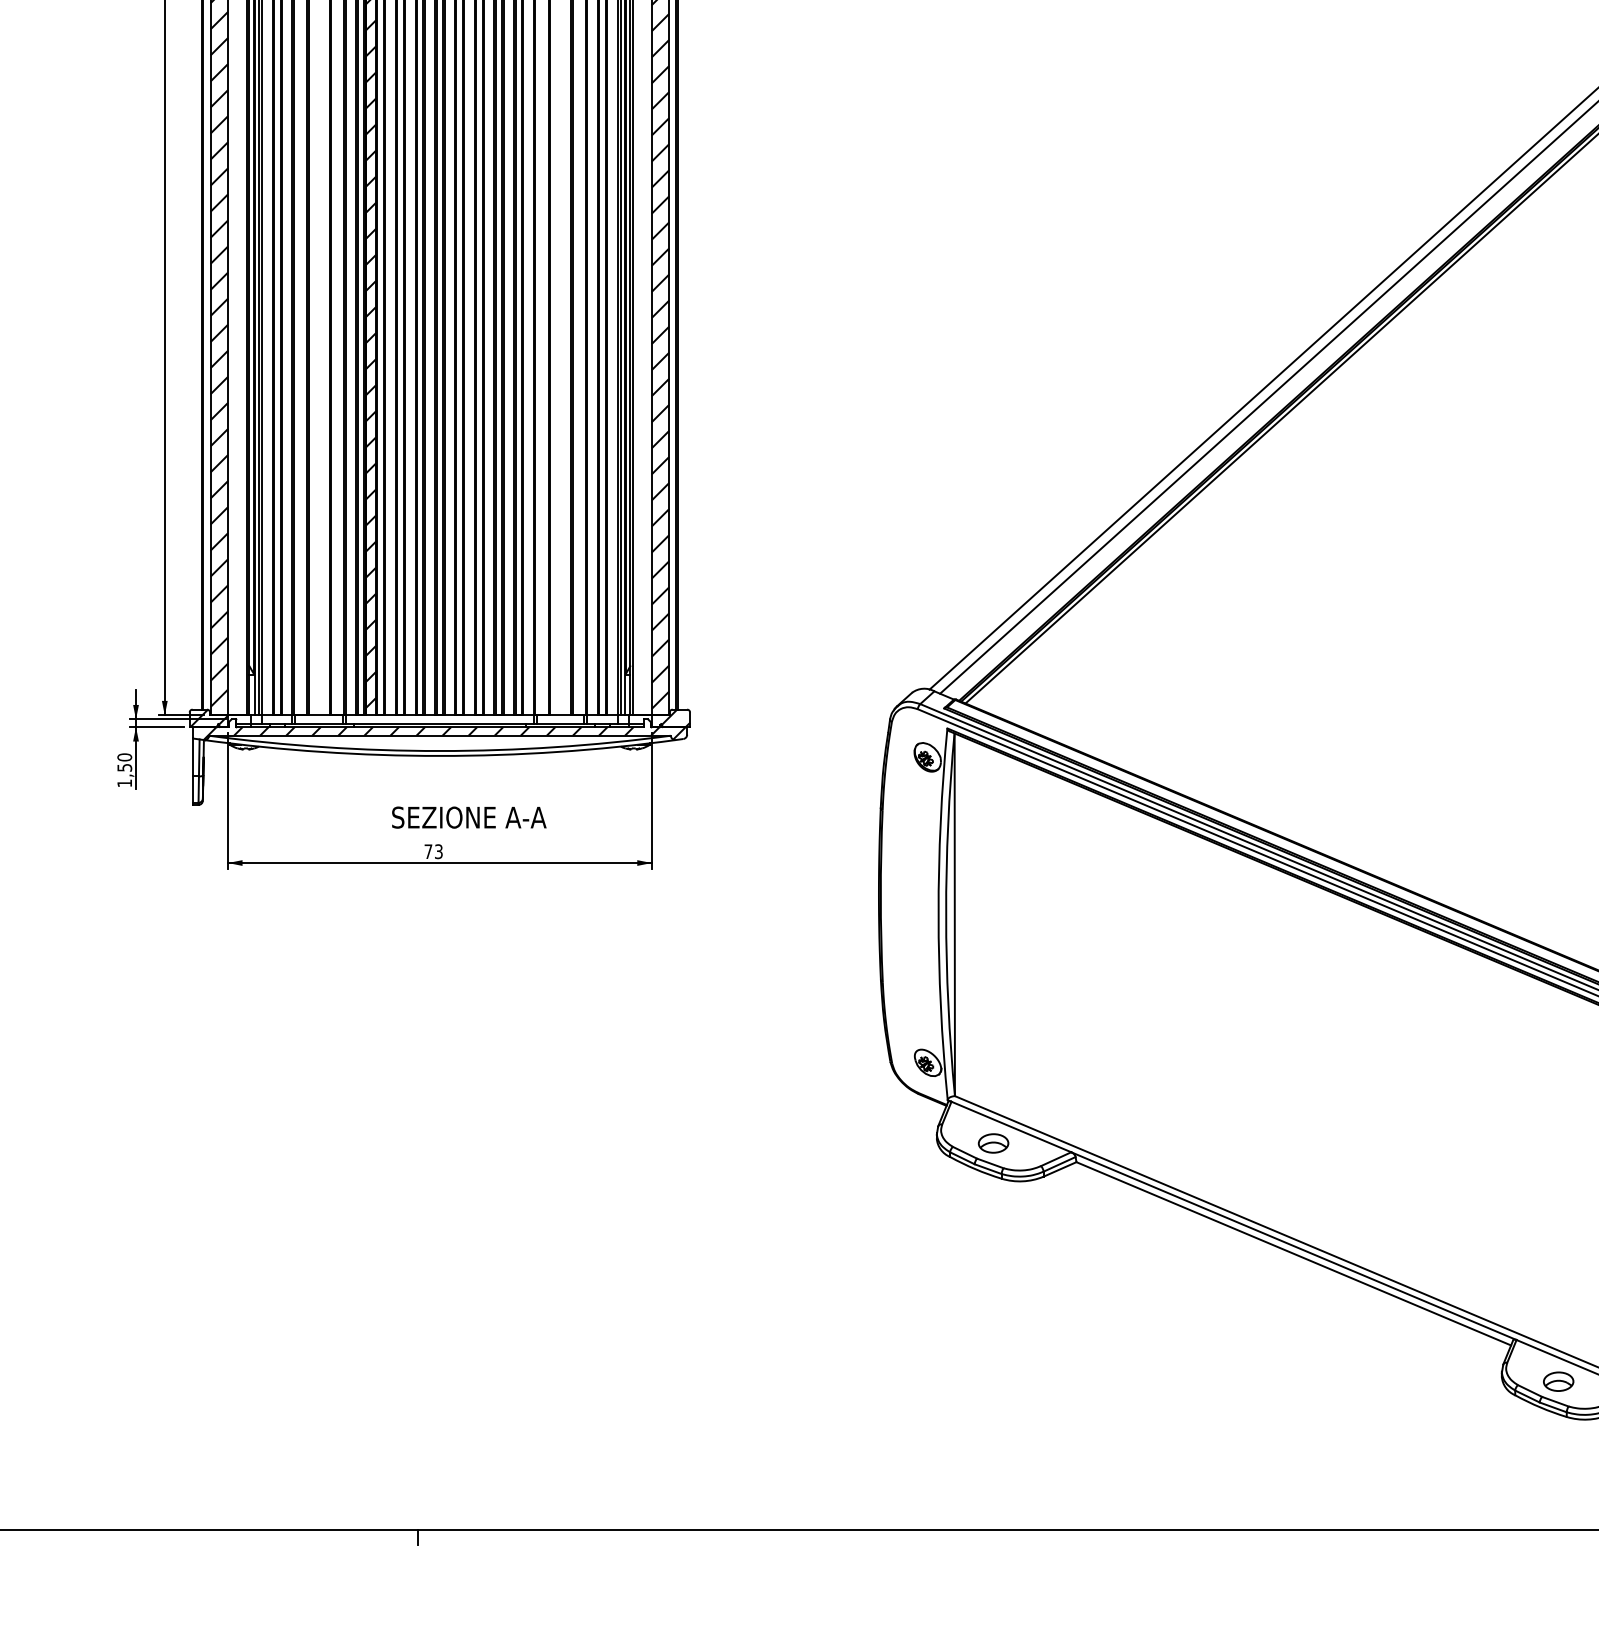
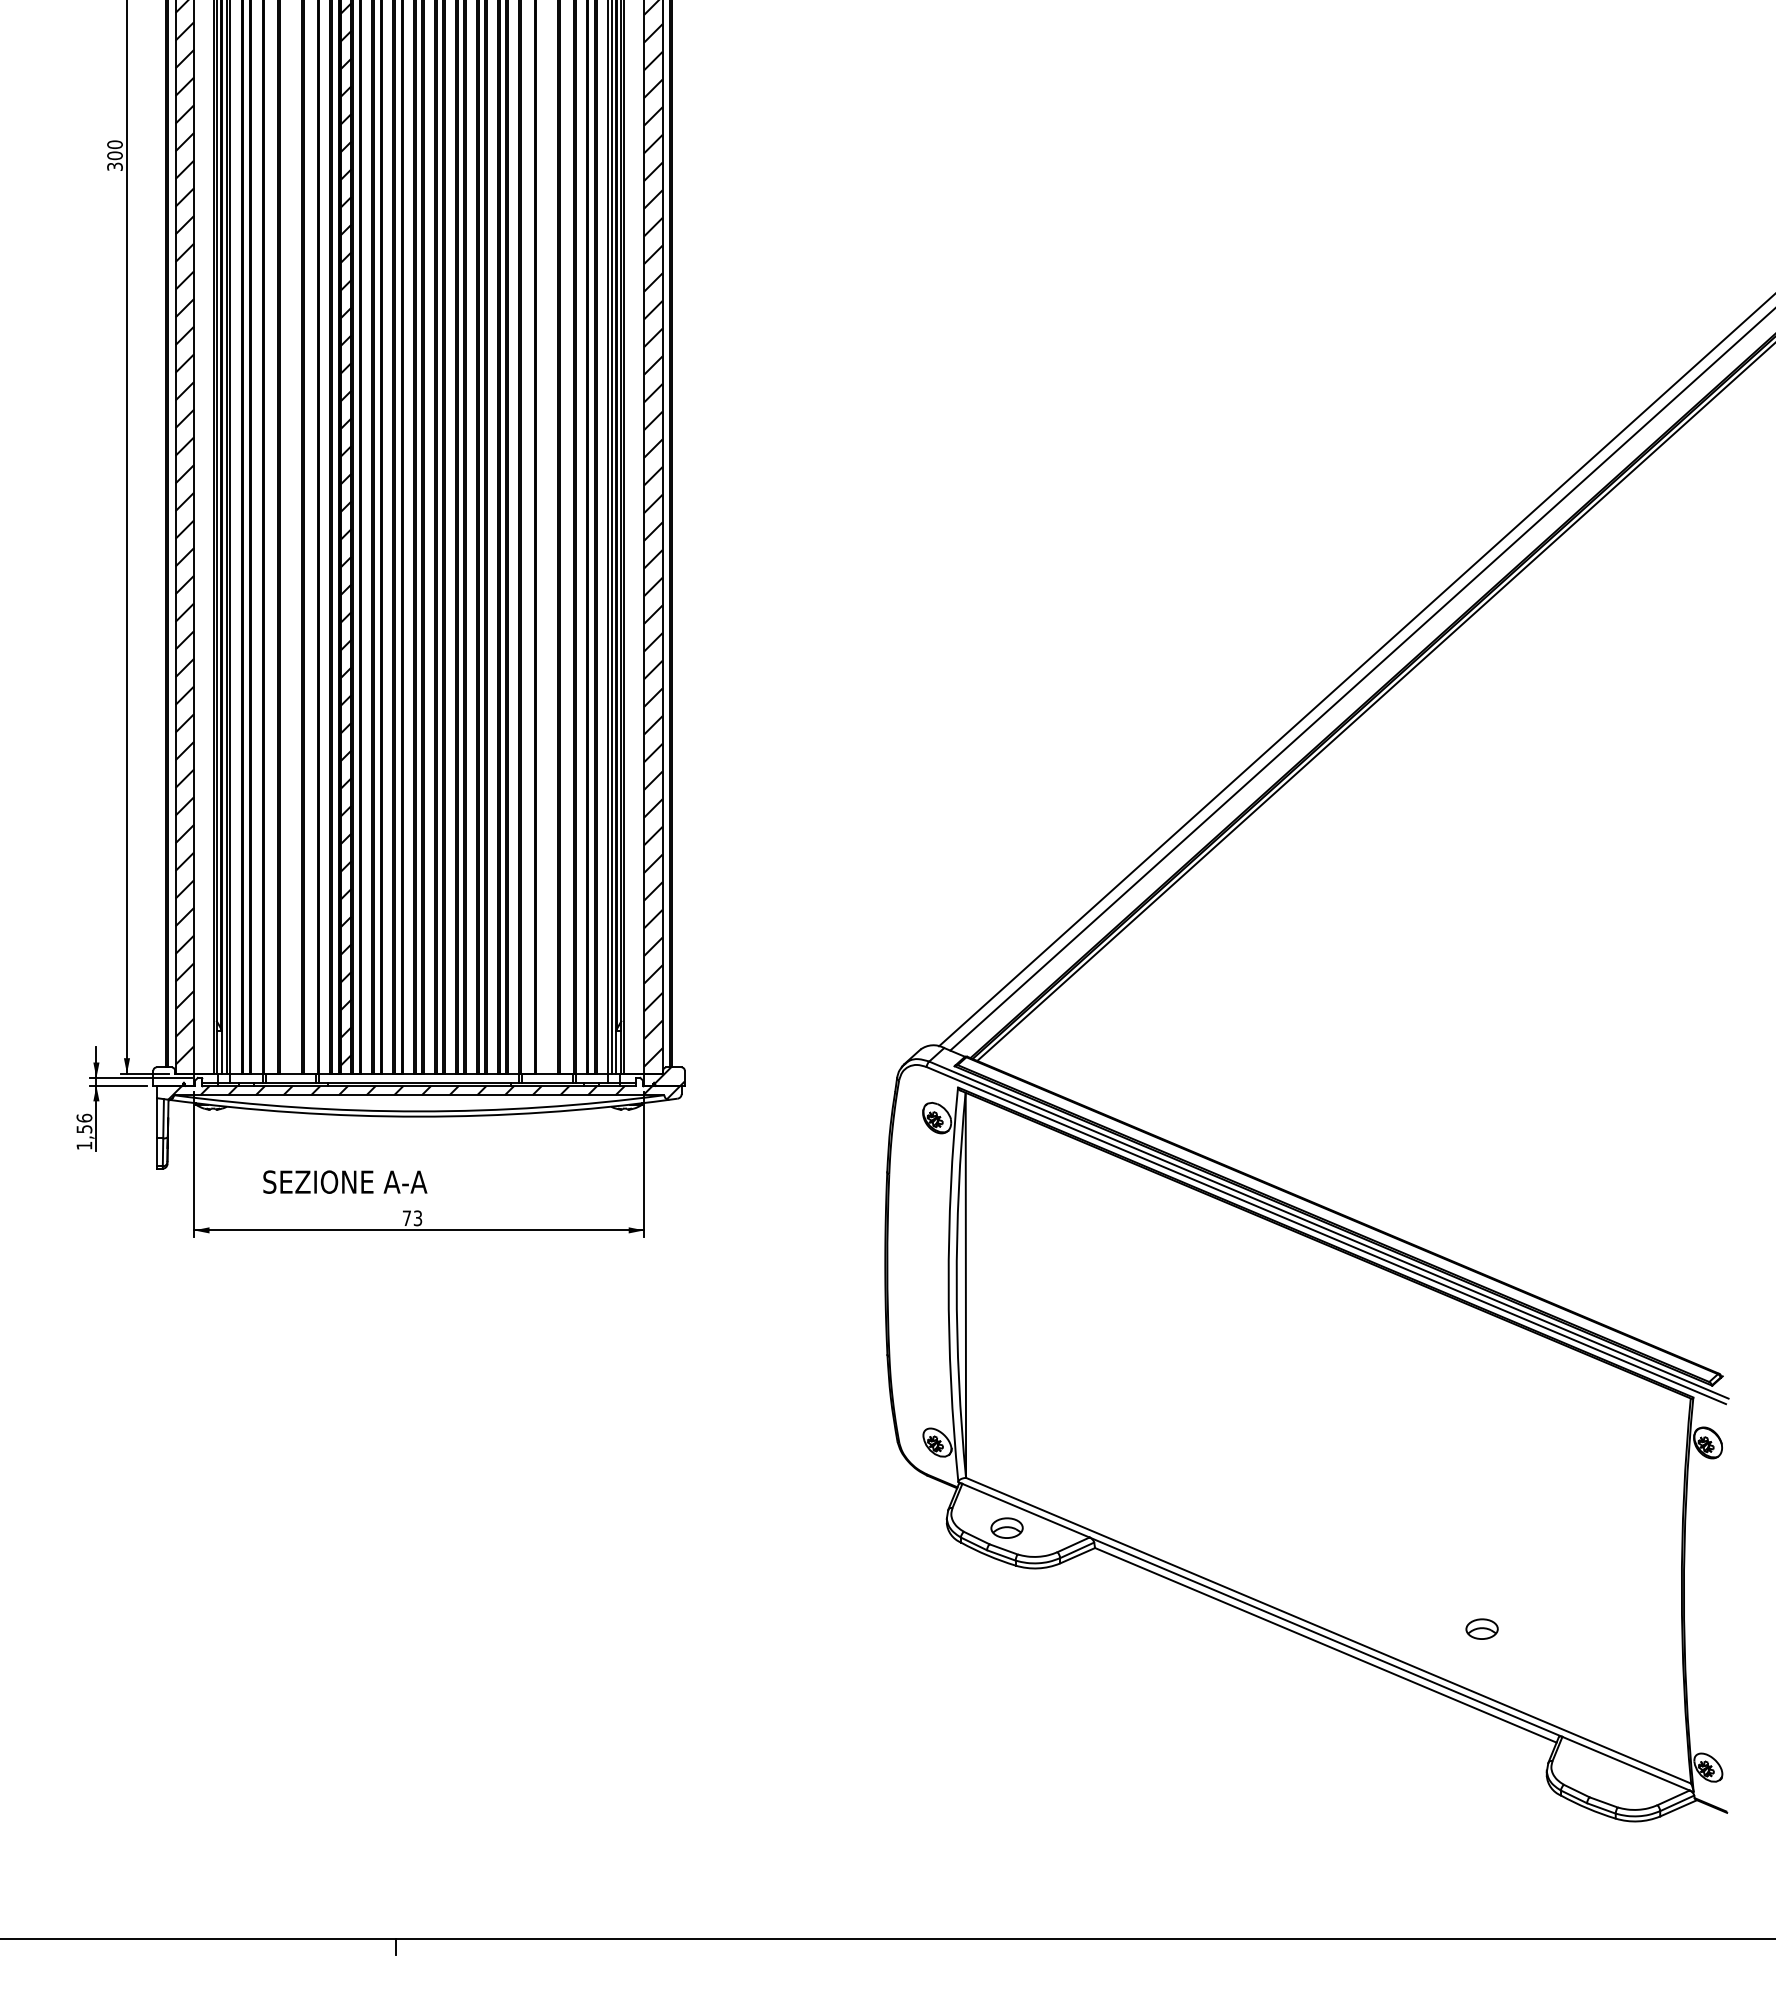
hatch: (209, 718) -> (174, 1076), removed
text: (123, 756) -> (83, 1117), 1,50 -> 1,56
text: (469, 817) -> (345, 1181), moved
part: (1558, 1381) -> (1481, 1628), moved

